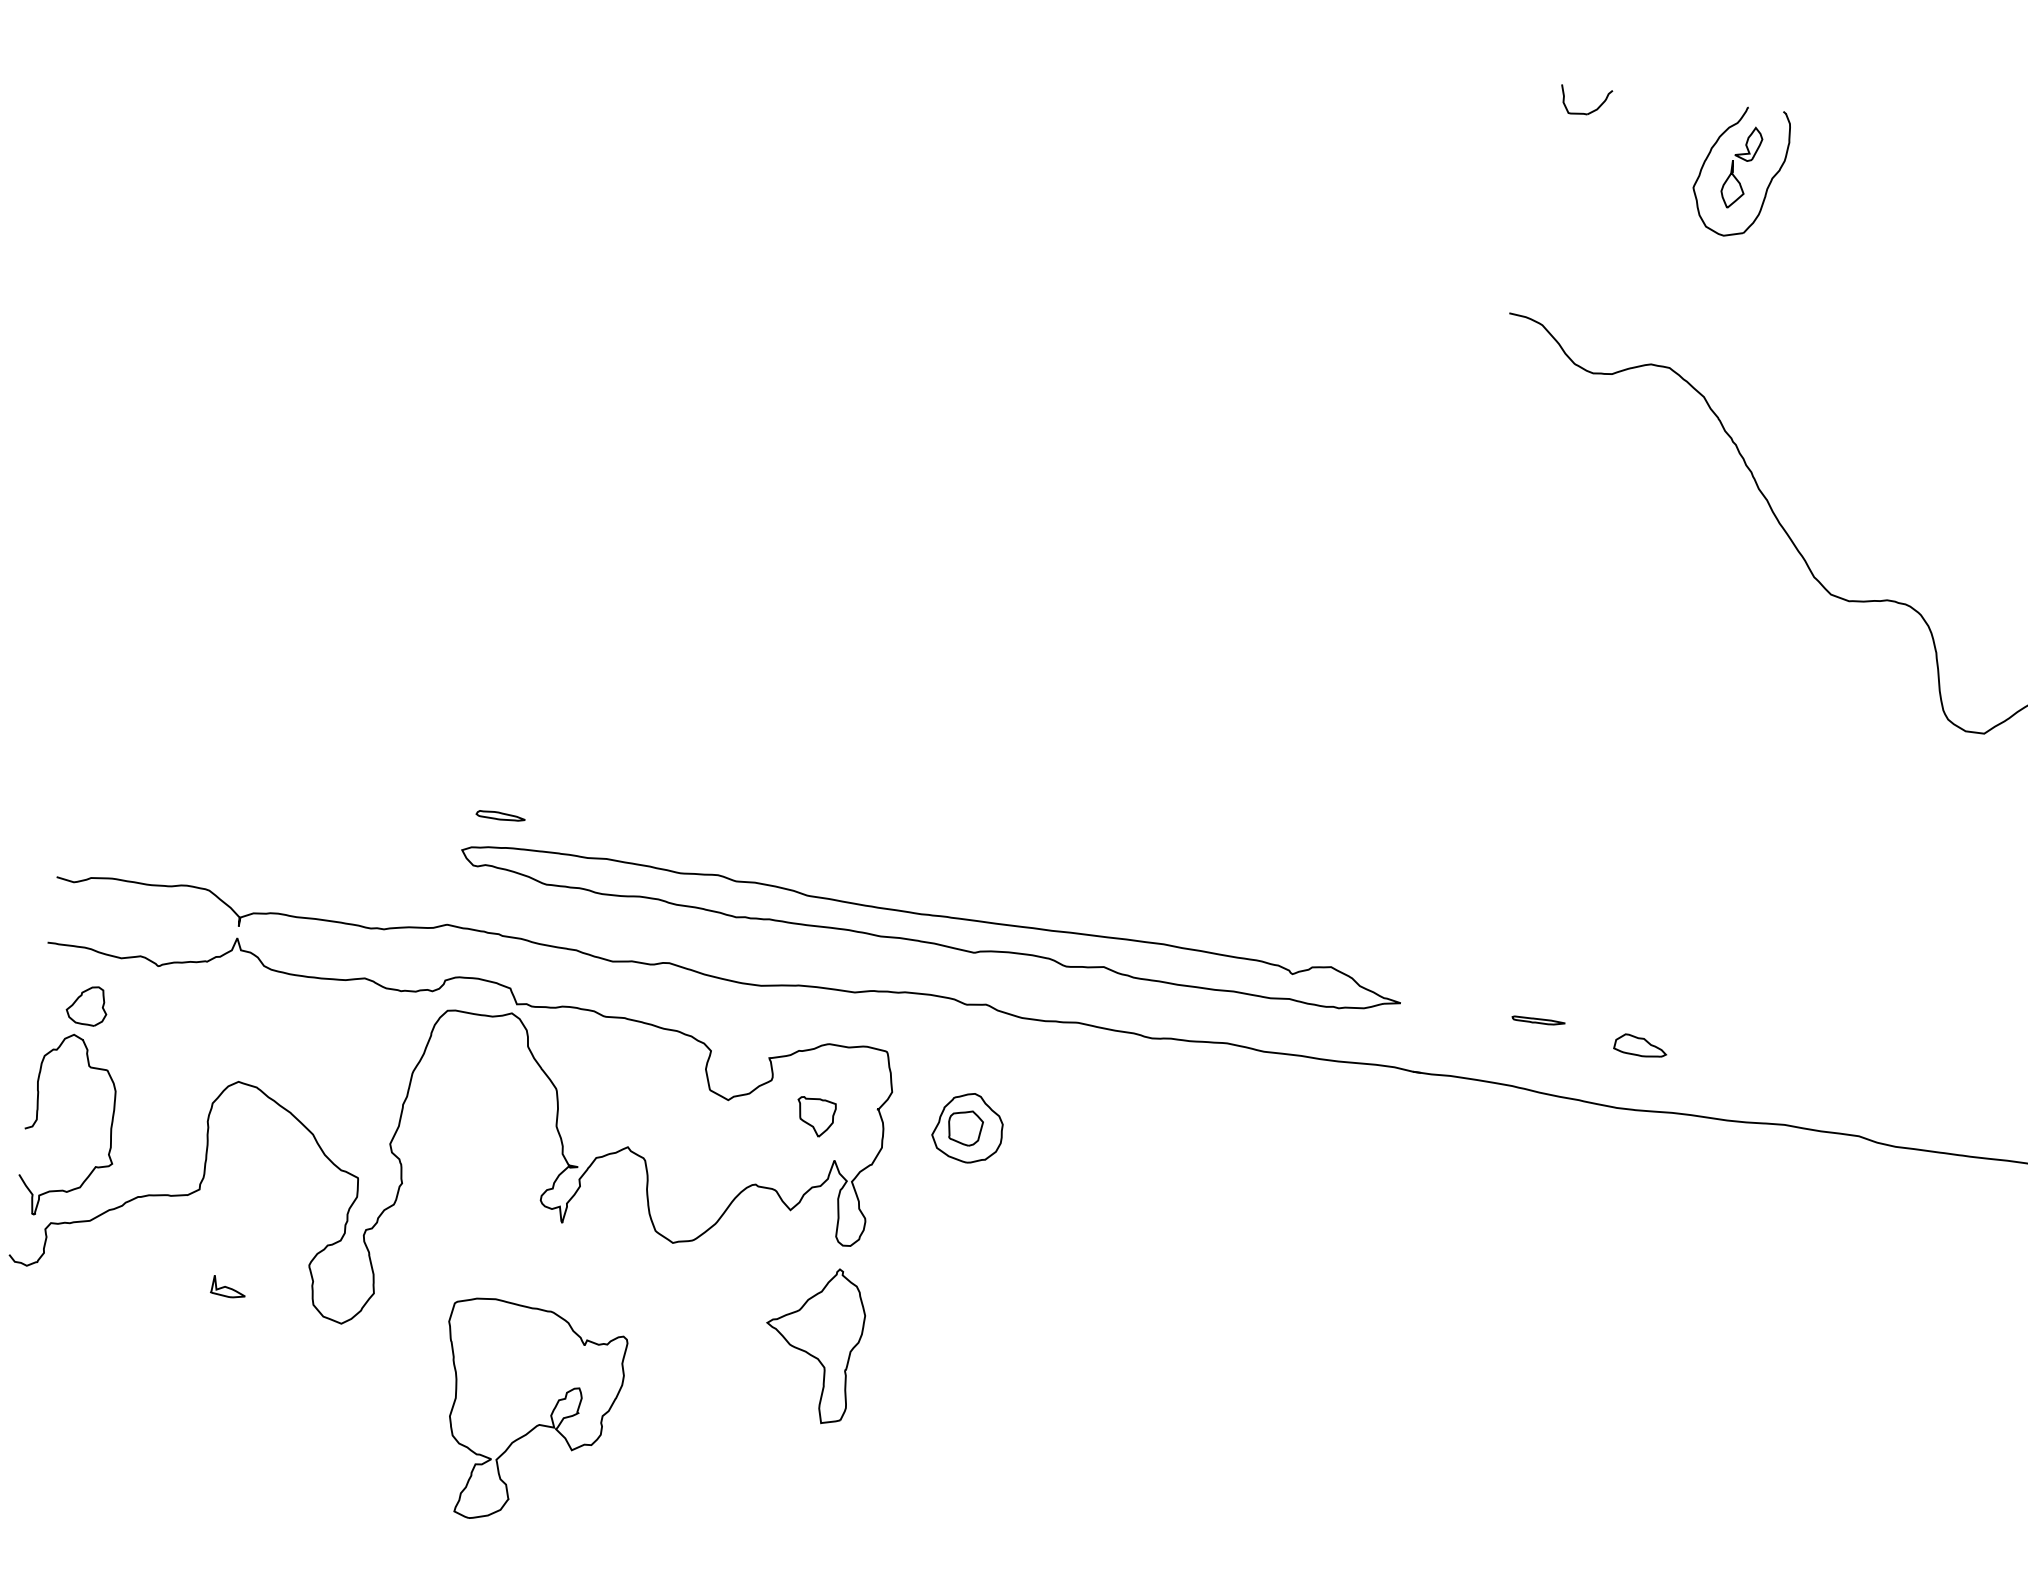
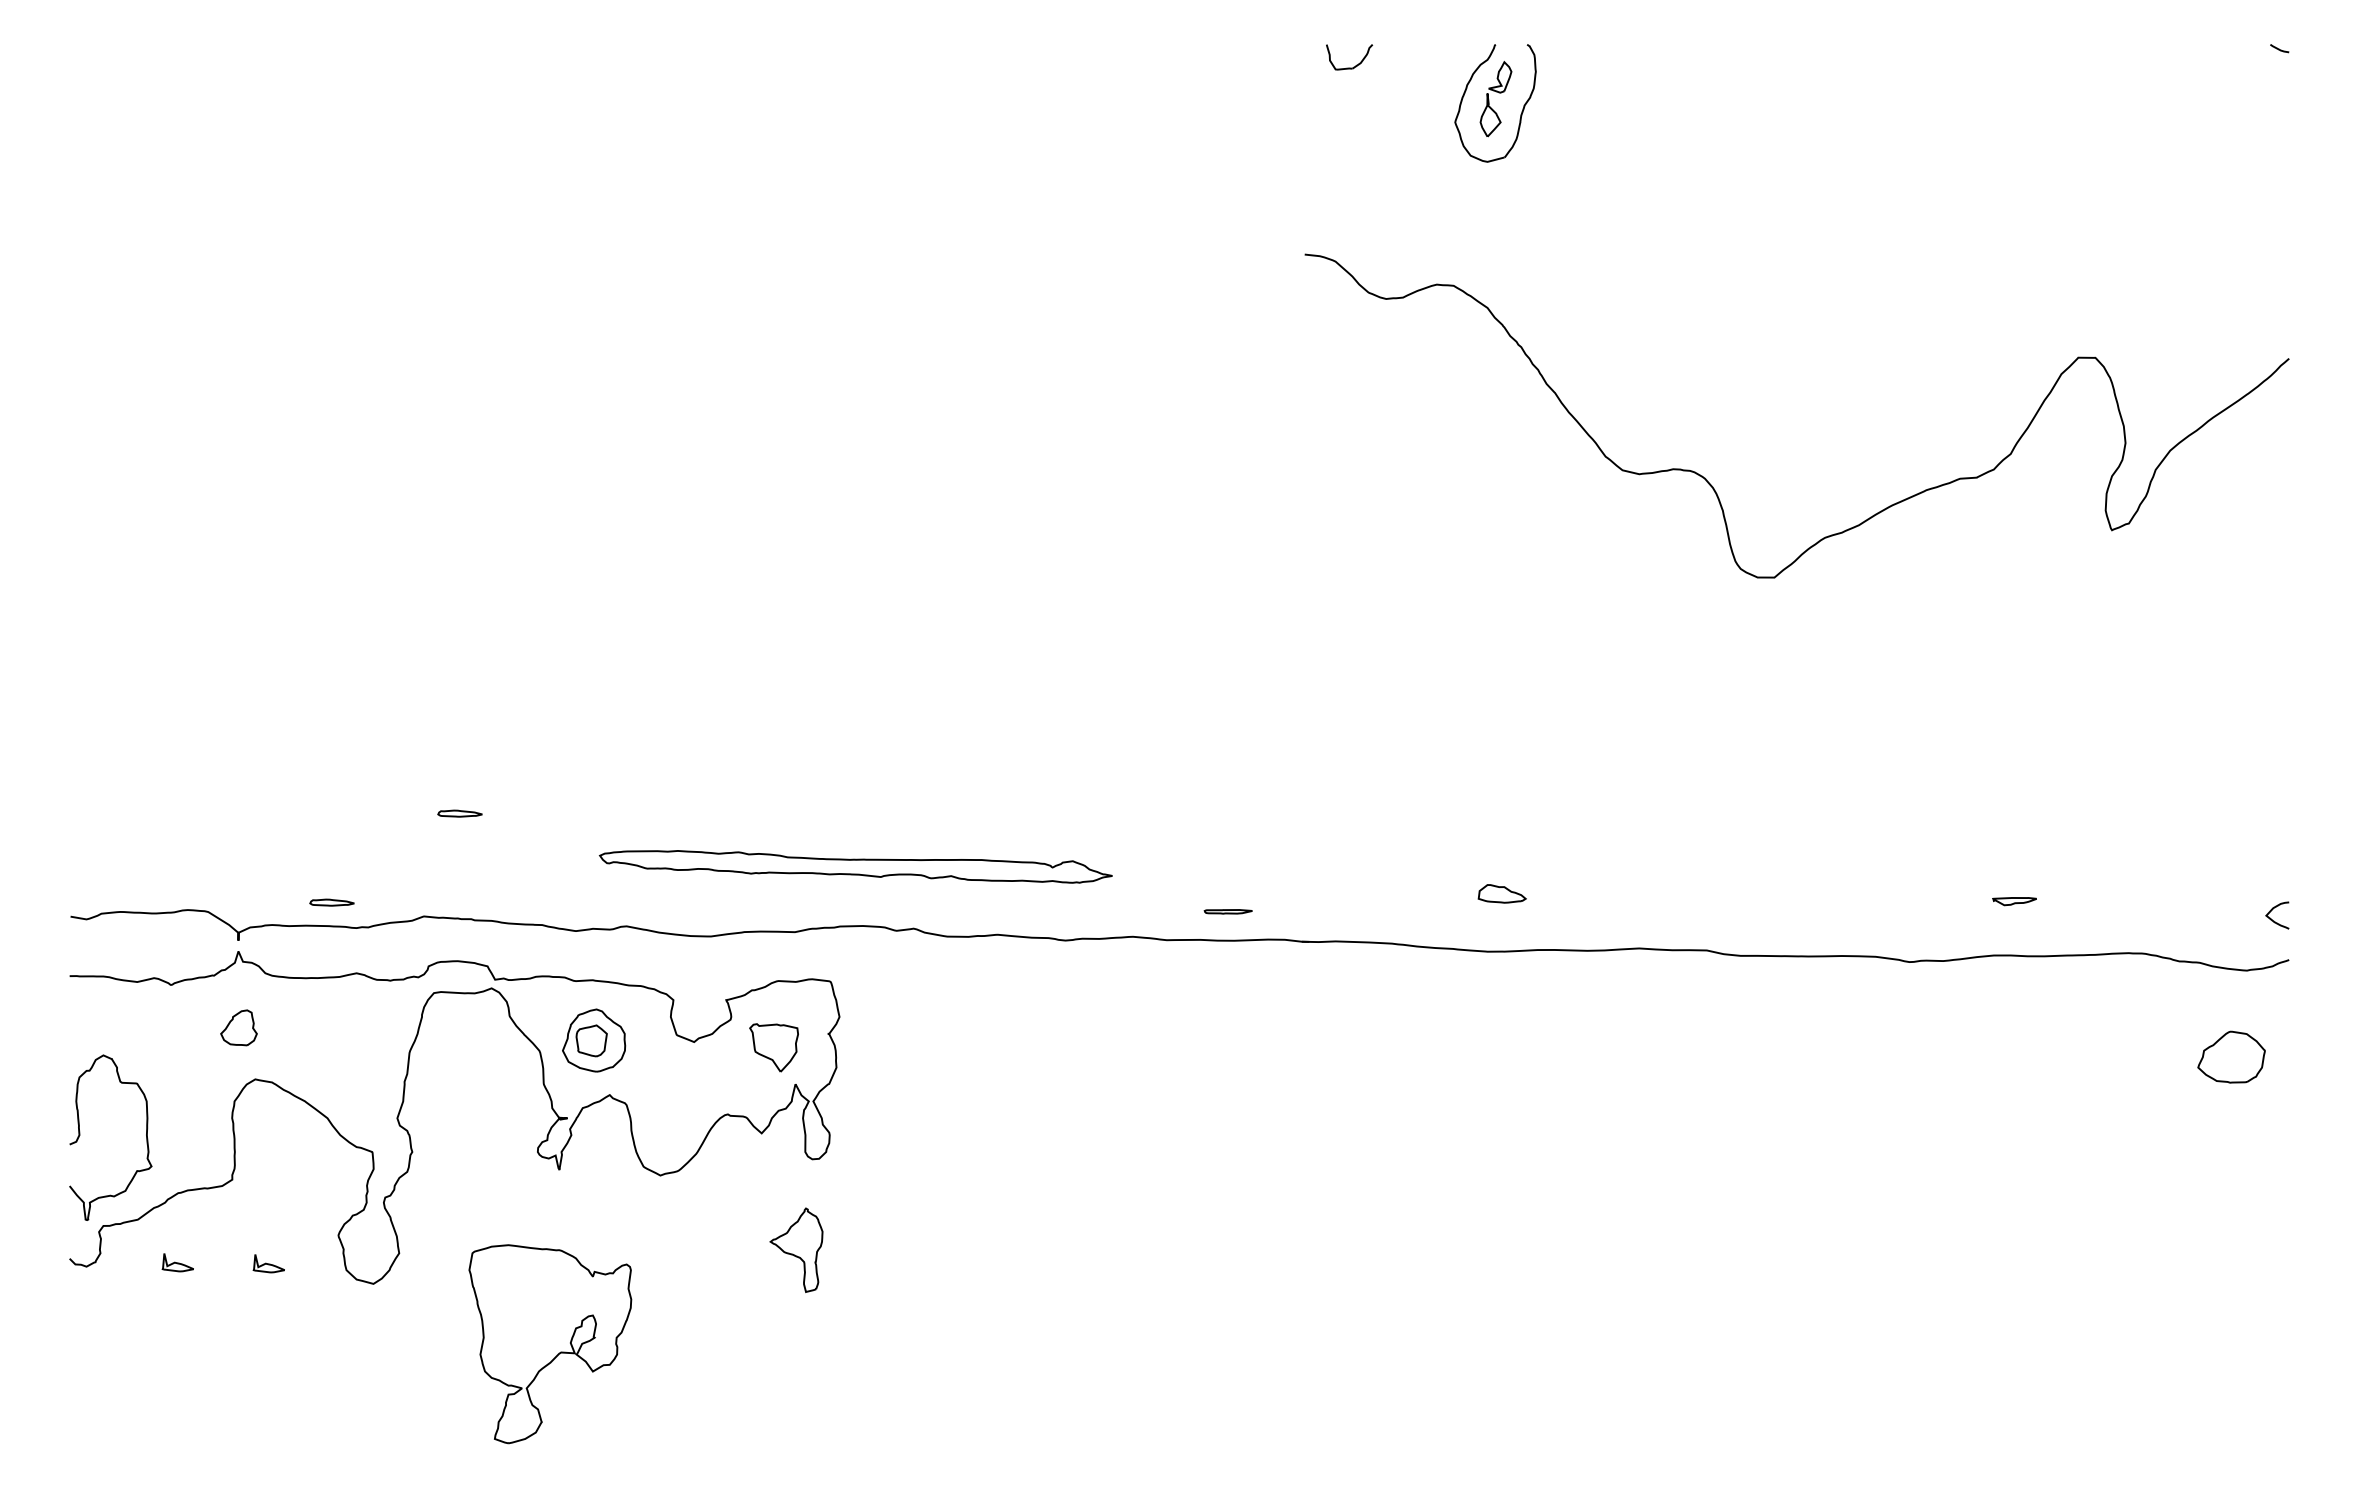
part: (346, 896) -> (331, 902), added
part: (930, 928) -> (855, 866), size x0.6
part: (86, 1005) -> (238, 1027), moved
part: (1537, 1020) -> (1227, 911), moved
part: (815, 1116) -> (773, 1047), size x1.4
part: (968, 1127) -> (594, 1040), moved
part: (127, 1273) -> (177, 1262), added
part: (813, 1343) -> (796, 1249), size x0.6

